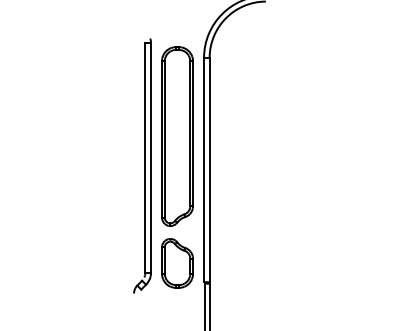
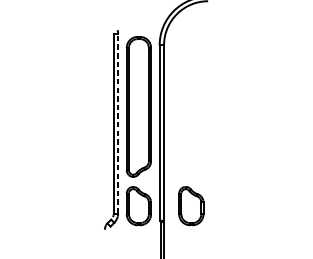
line: (151, 158) -> (118, 124), solid -> dashed
part: (244, 263) -> (191, 206), added

